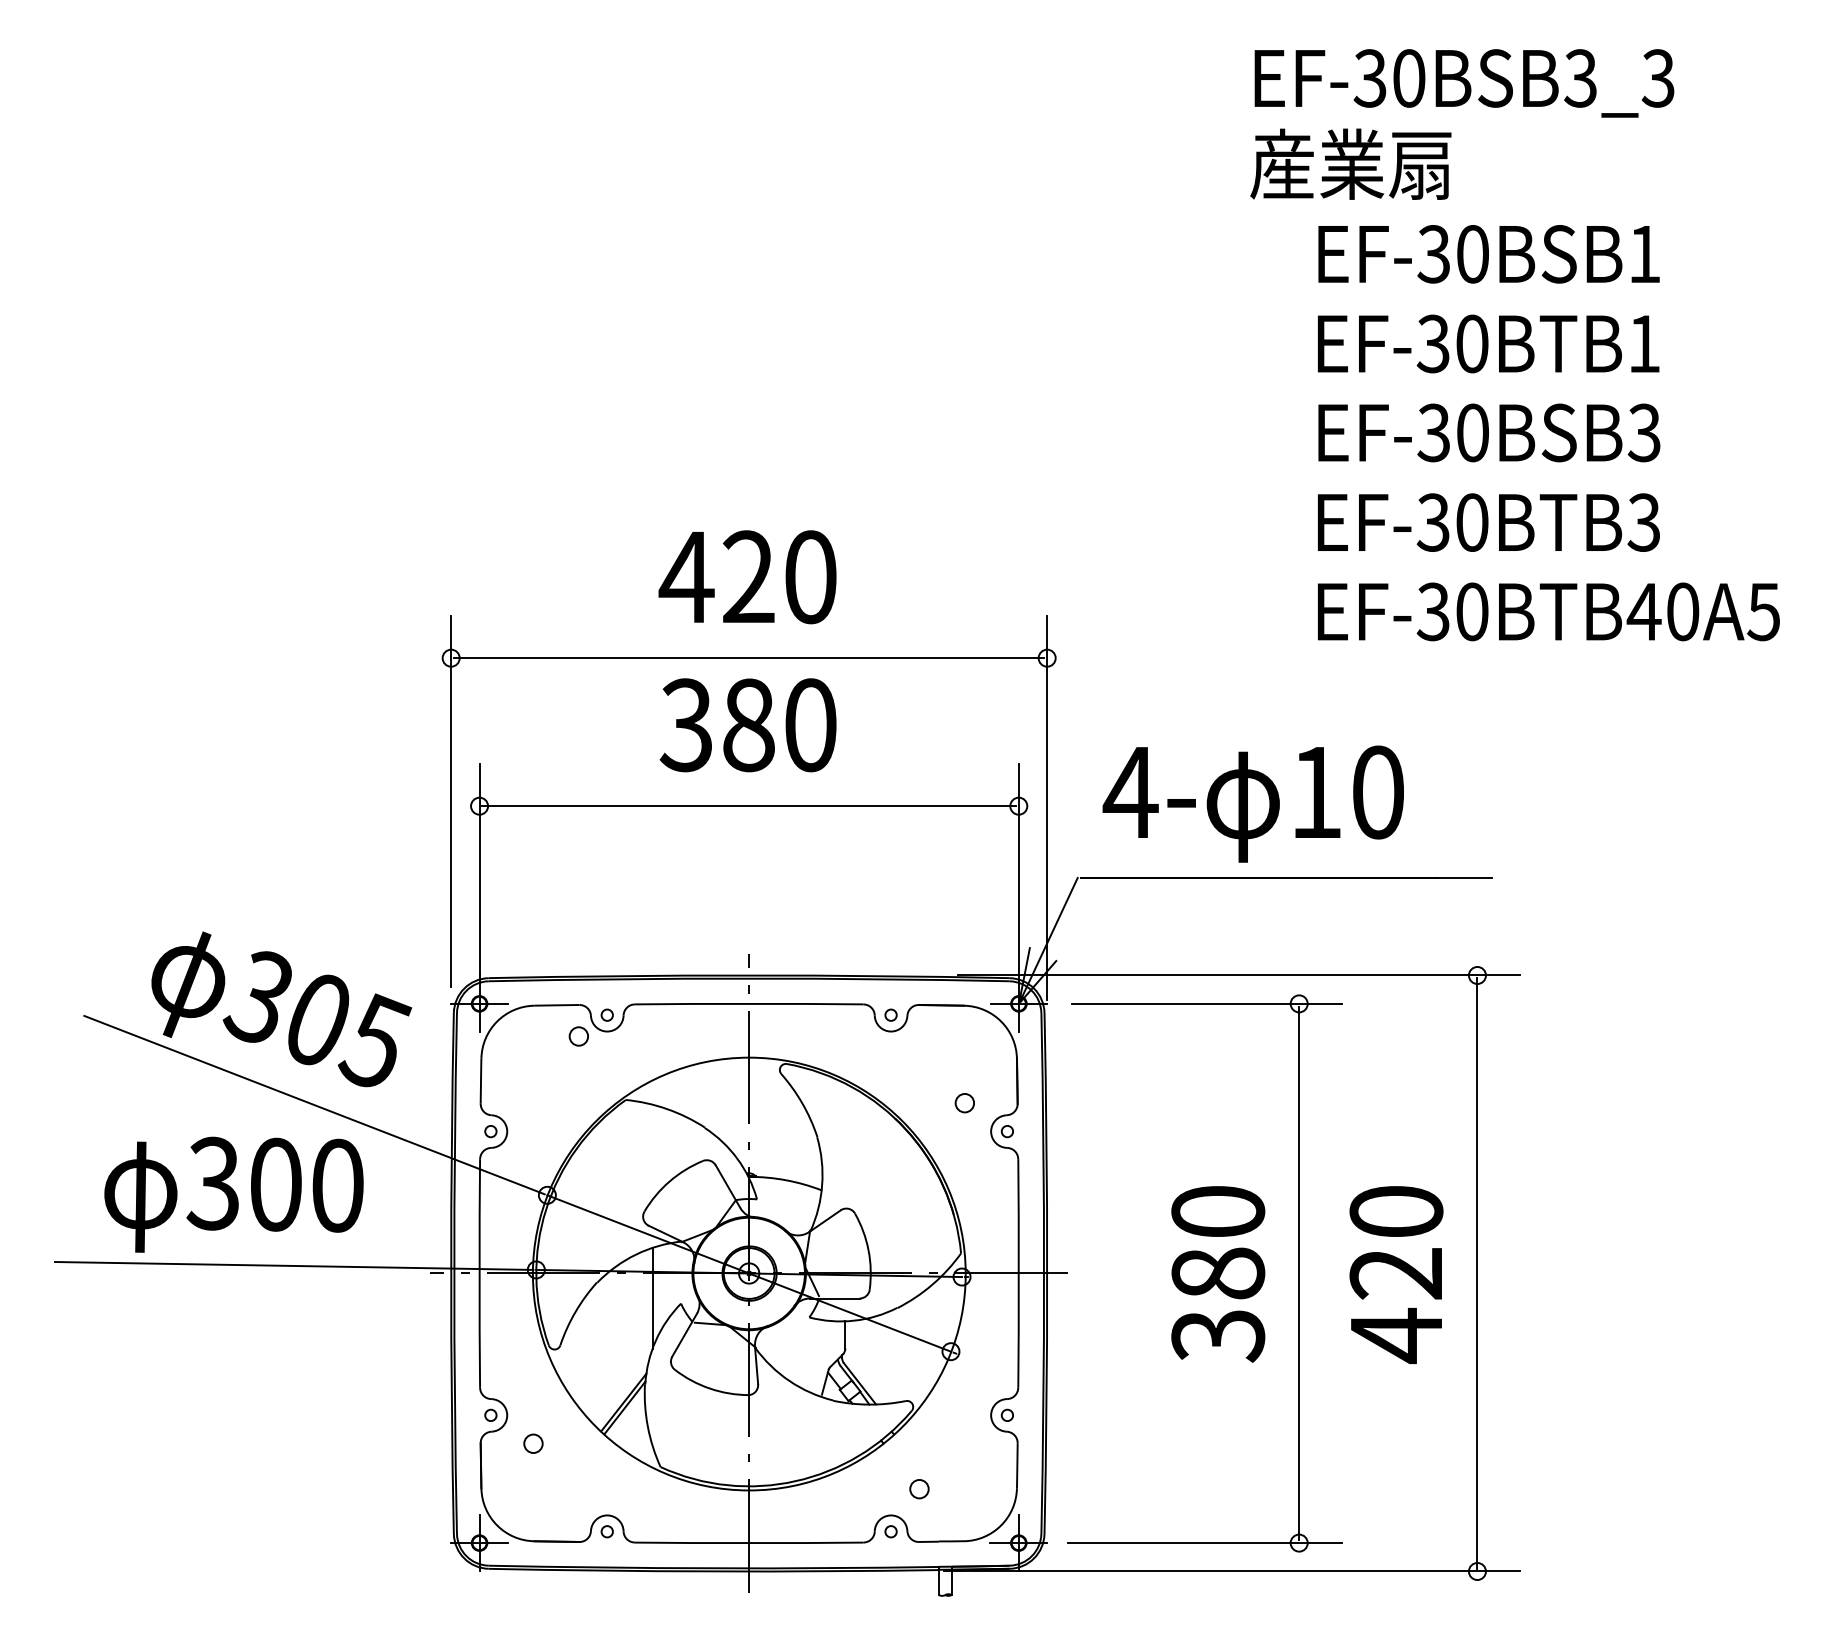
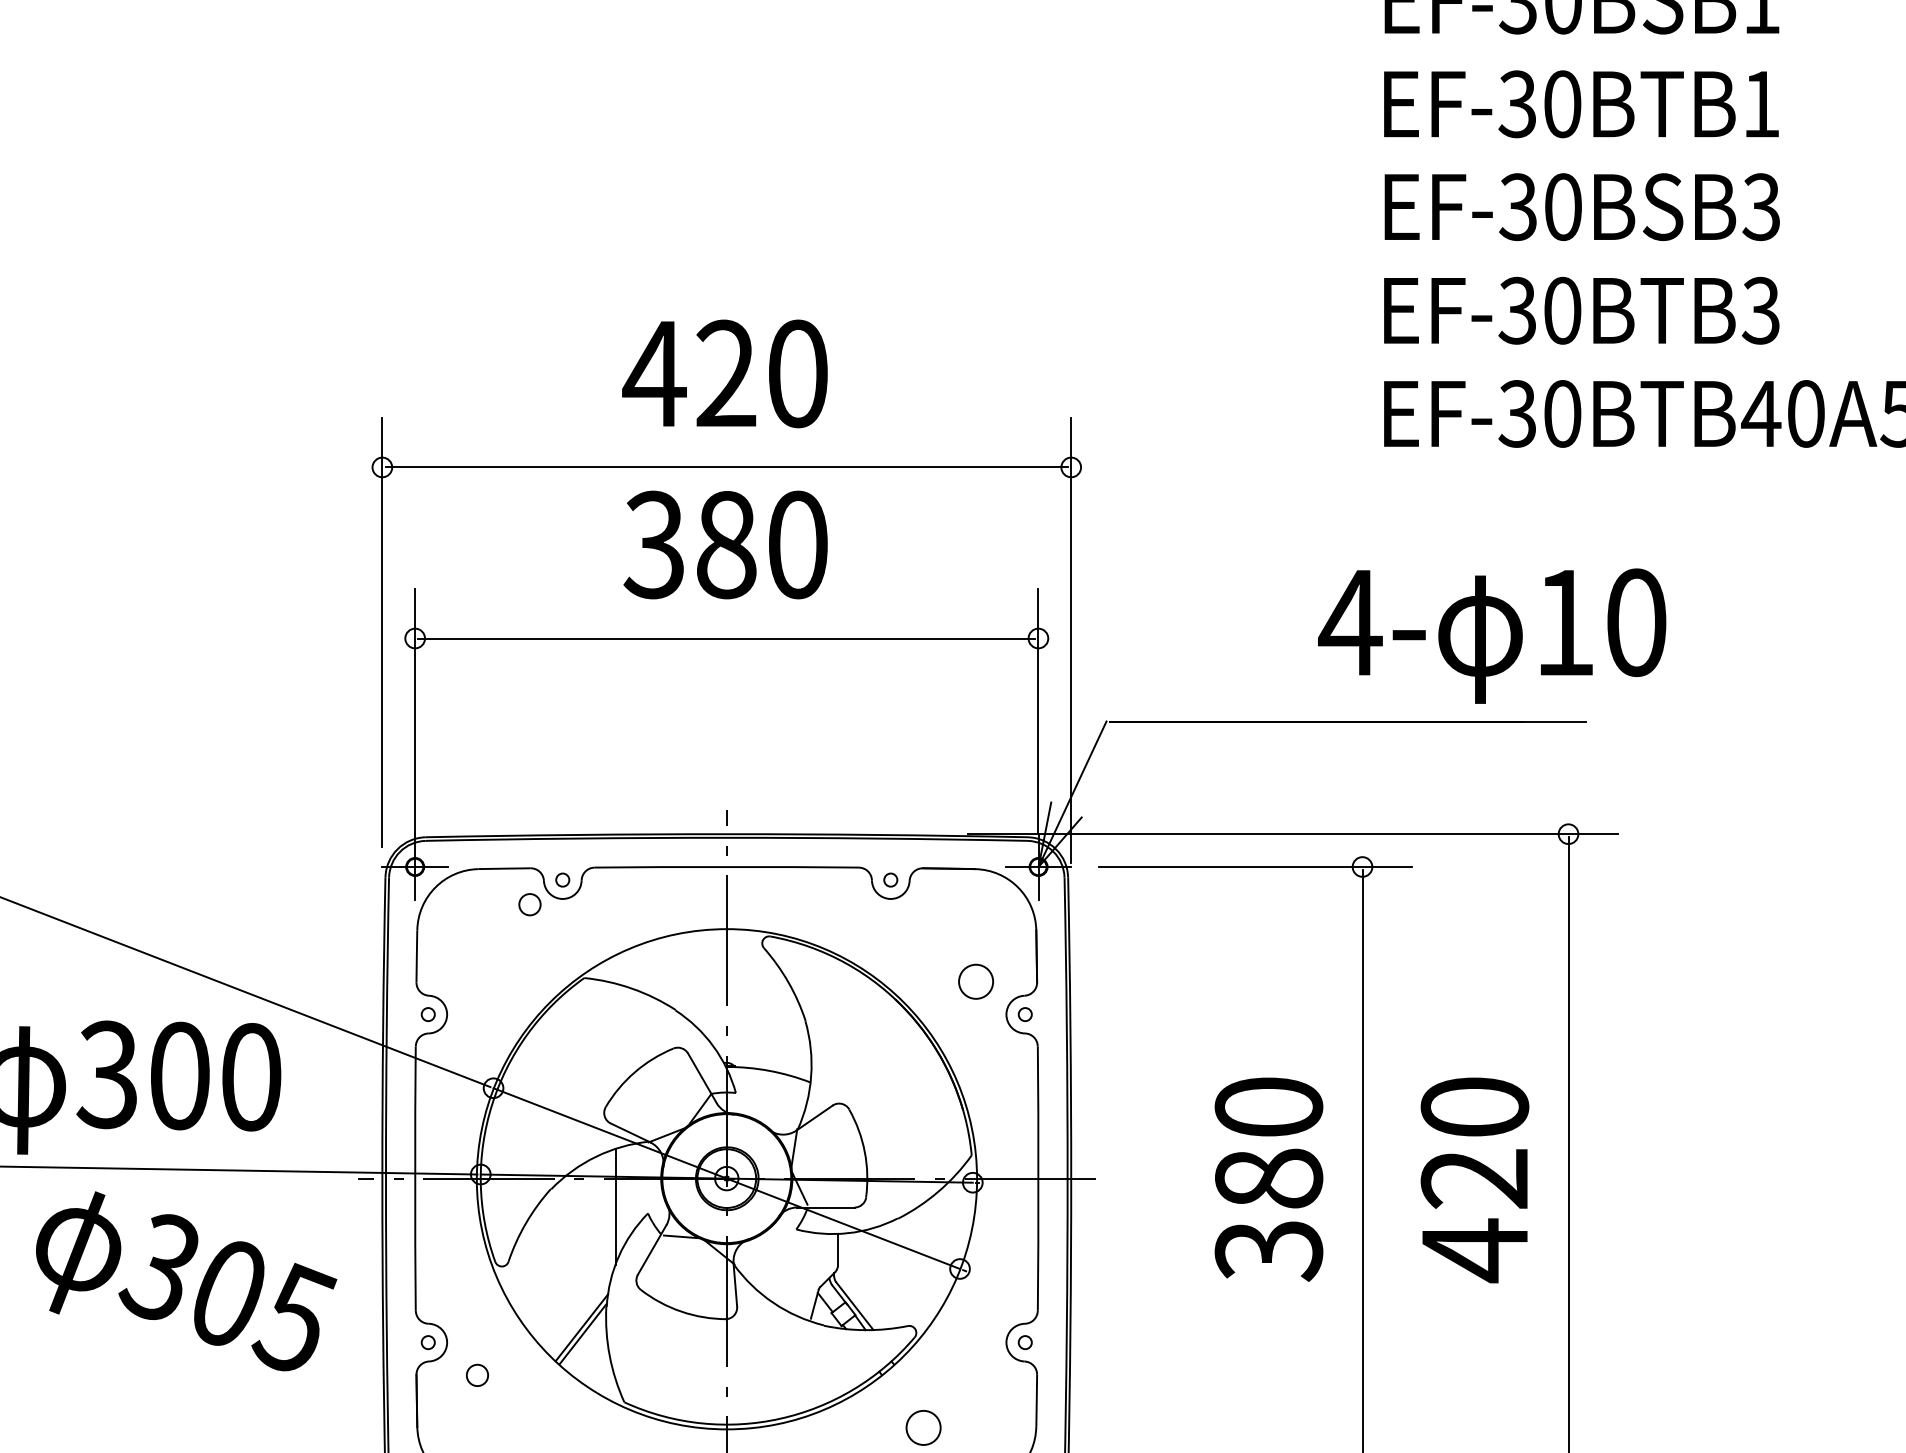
text: (1252, 803) -> (1491, 635), moved
text: (281, 1009) -> (186, 1281), moved
circle: (964, 1102) -> (975, 980), size x1.6
circle: (919, 1488) -> (923, 1427), size x1.6

